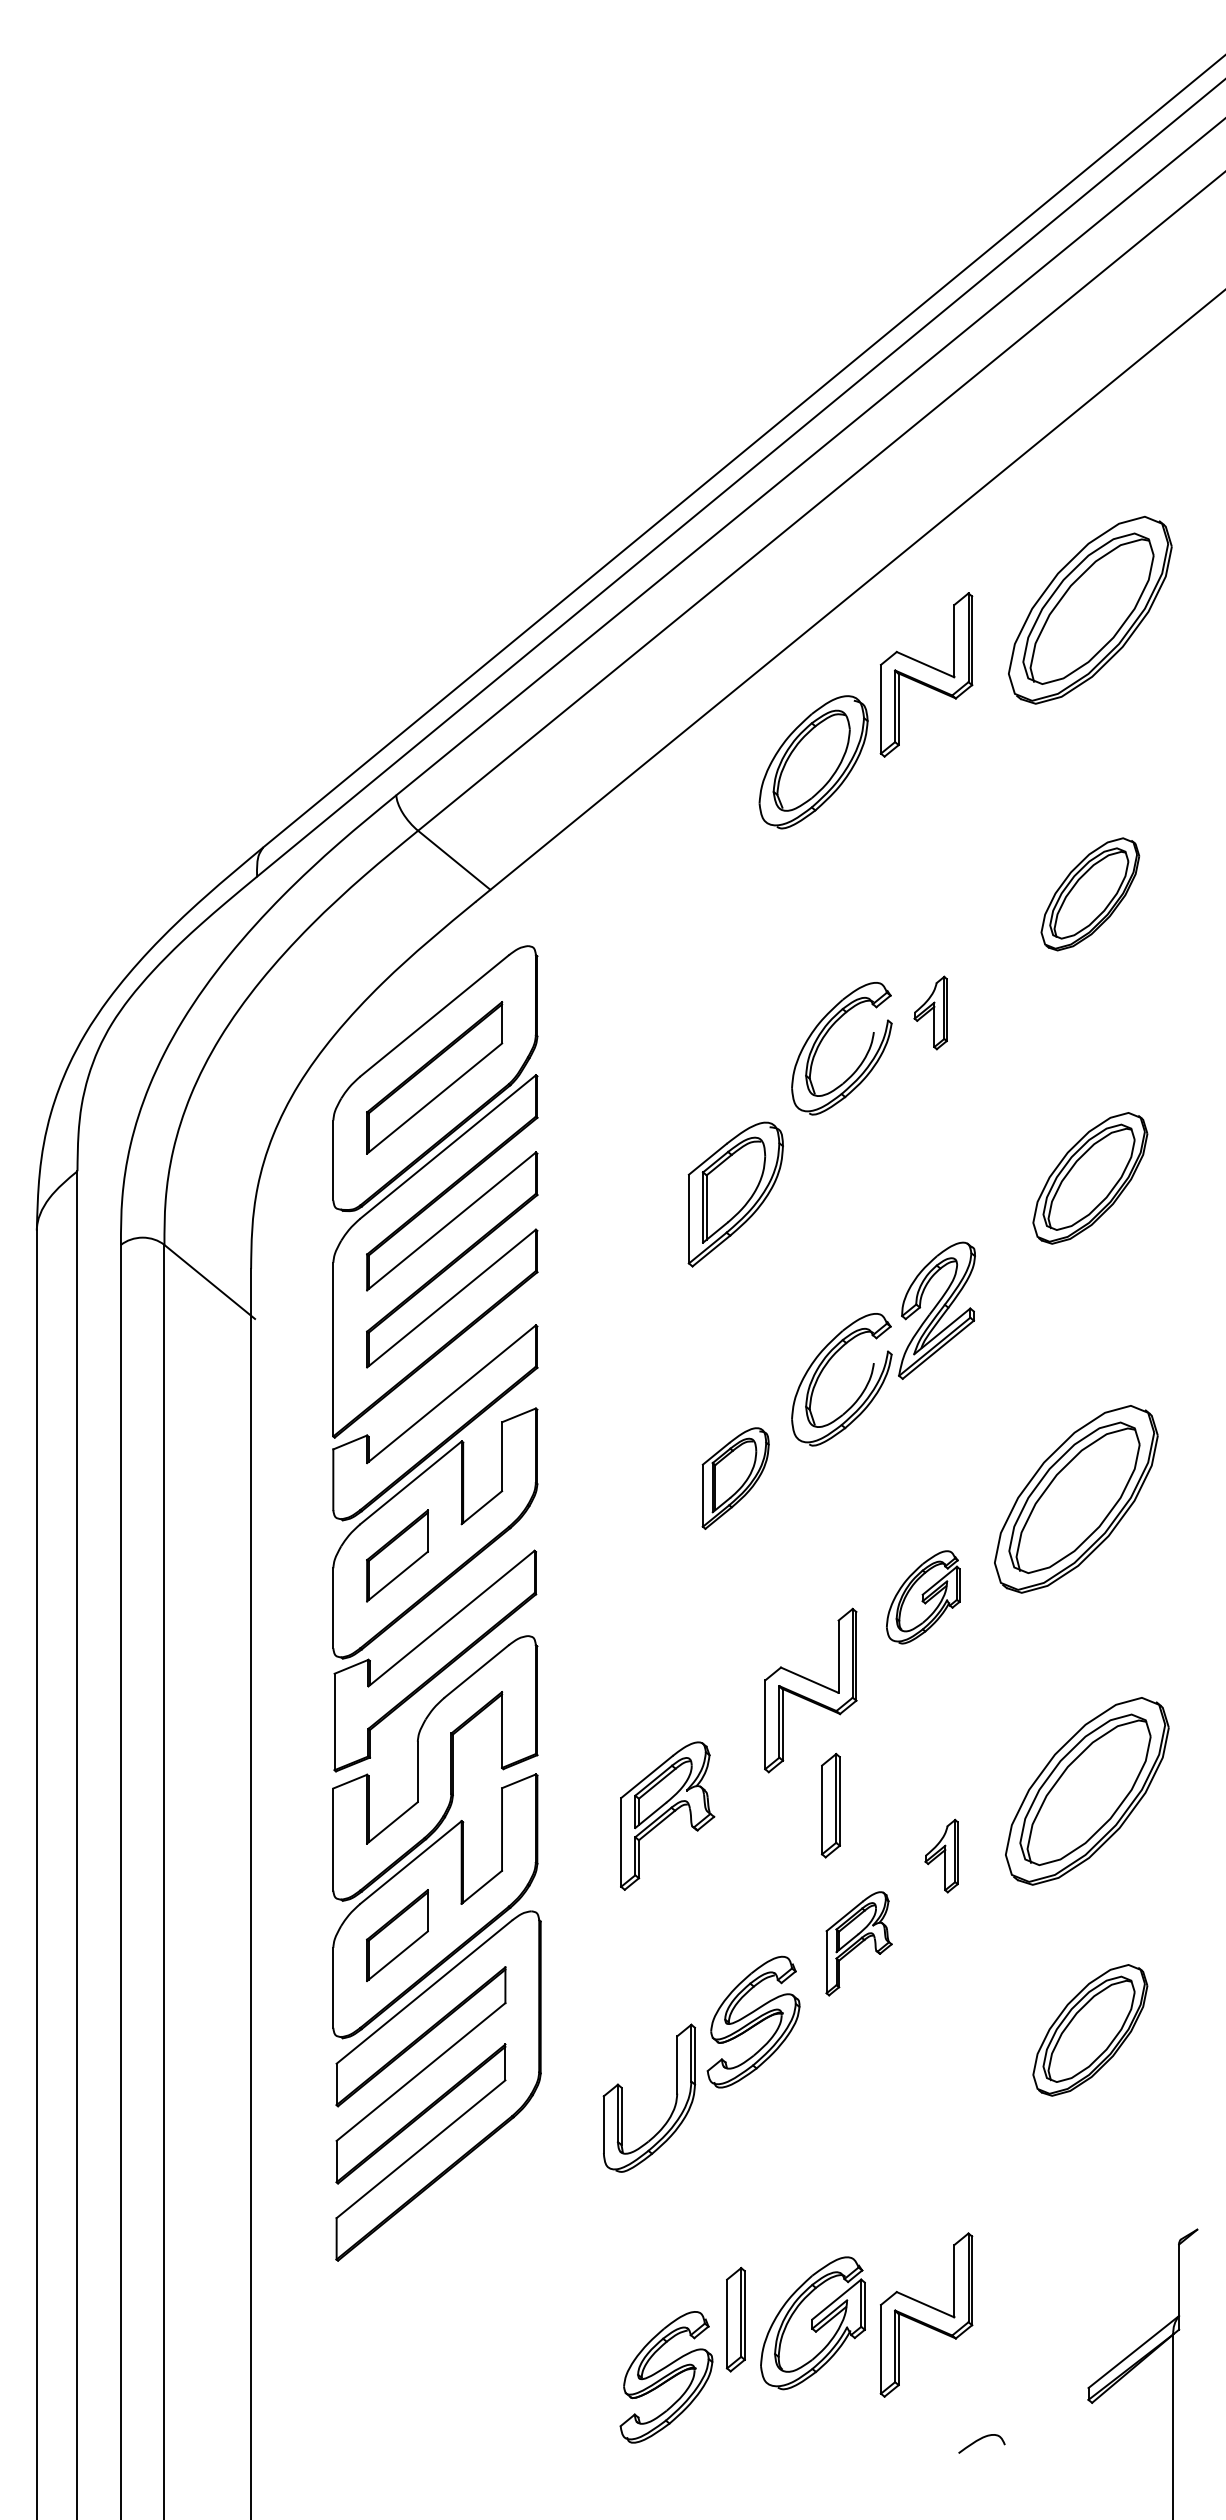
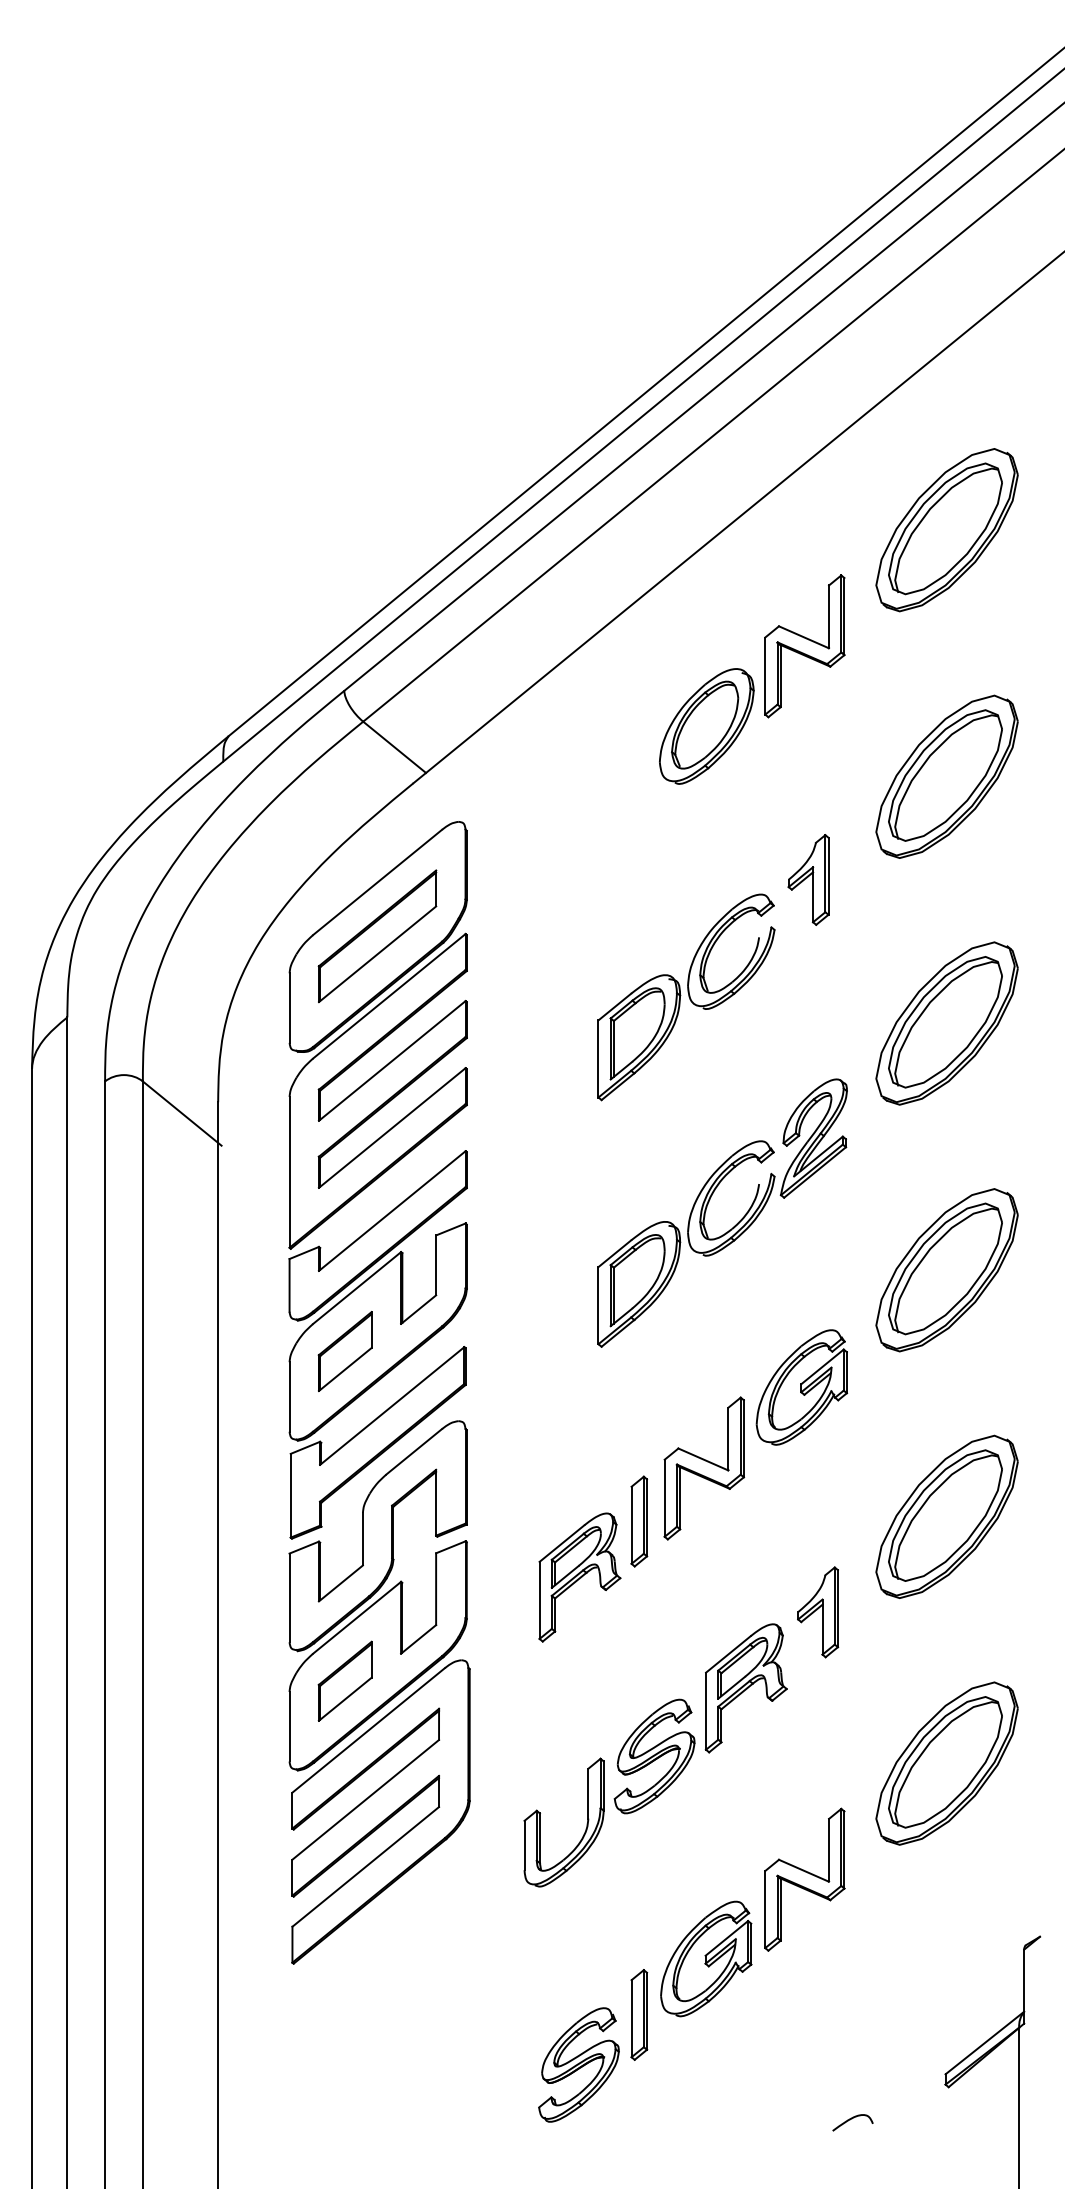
part: (926, 674) -> (804, 645), moved
part: (813, 762) -> (706, 726), moved
part: (1090, 894) -> (947, 777), size x1.67
part: (930, 1012) -> (808, 879), size x1.43
part: (825, 1036) -> (717, 941), moved
part: (1090, 1178) -> (947, 1023), size x1.43
part: (735, 1478) -> (638, 1284), size x1.43
part: (1076, 1499) -> (947, 1270), moved
part: (923, 1597) -> (802, 1387), size x1.43
part: (1087, 1791) -> (947, 1517), moved
part: (830, 1805) -> (638, 1521), moved
part: (941, 1855) -> (817, 1611), size x1.43
part: (858, 1943) -> (745, 1688), size x1.43
part: (1090, 2030) -> (947, 1763), size x1.43
part: (926, 2314) -> (804, 1879), moved
part: (812, 2323) -> (705, 1959), moved

